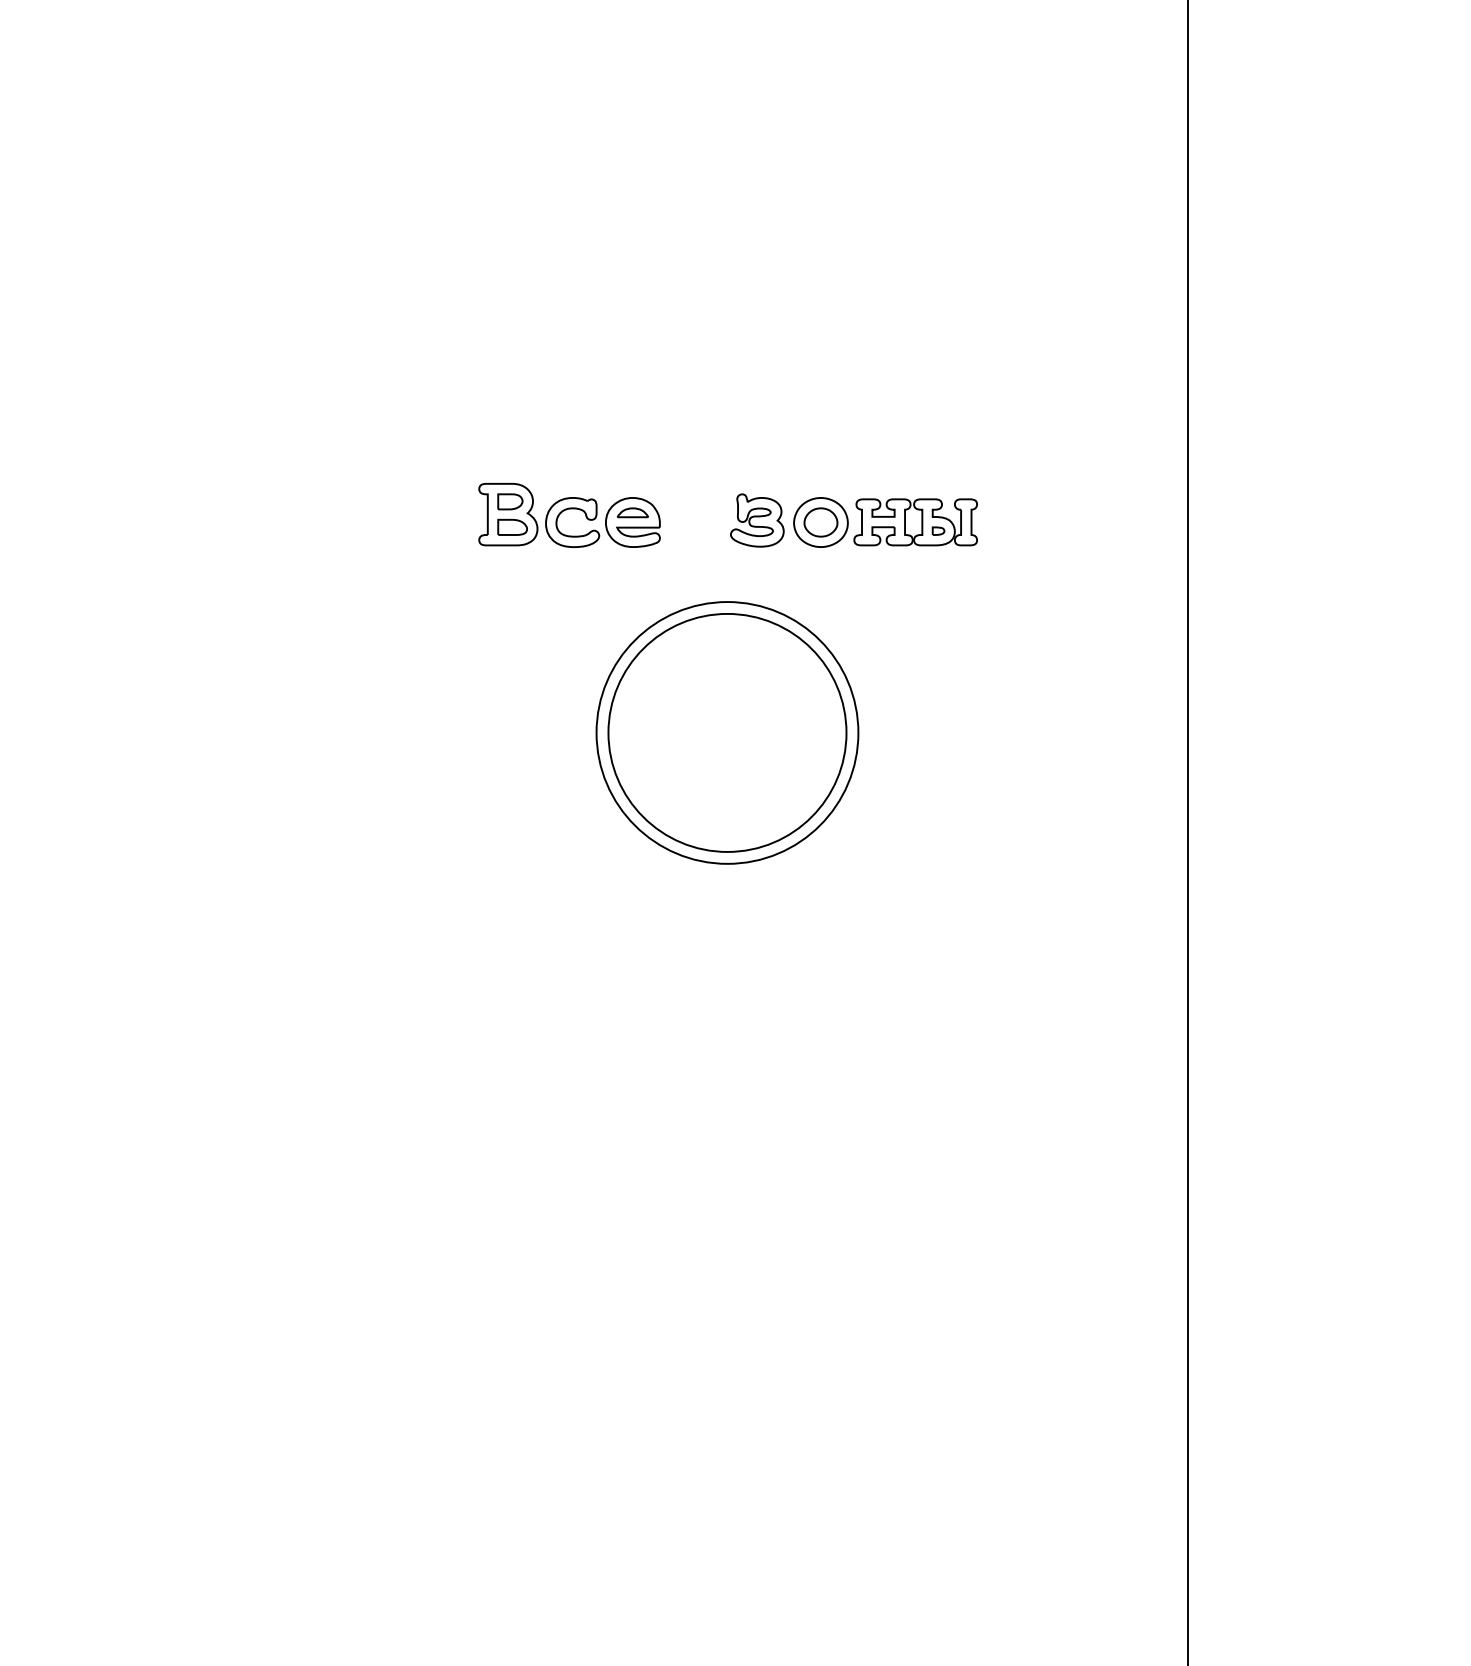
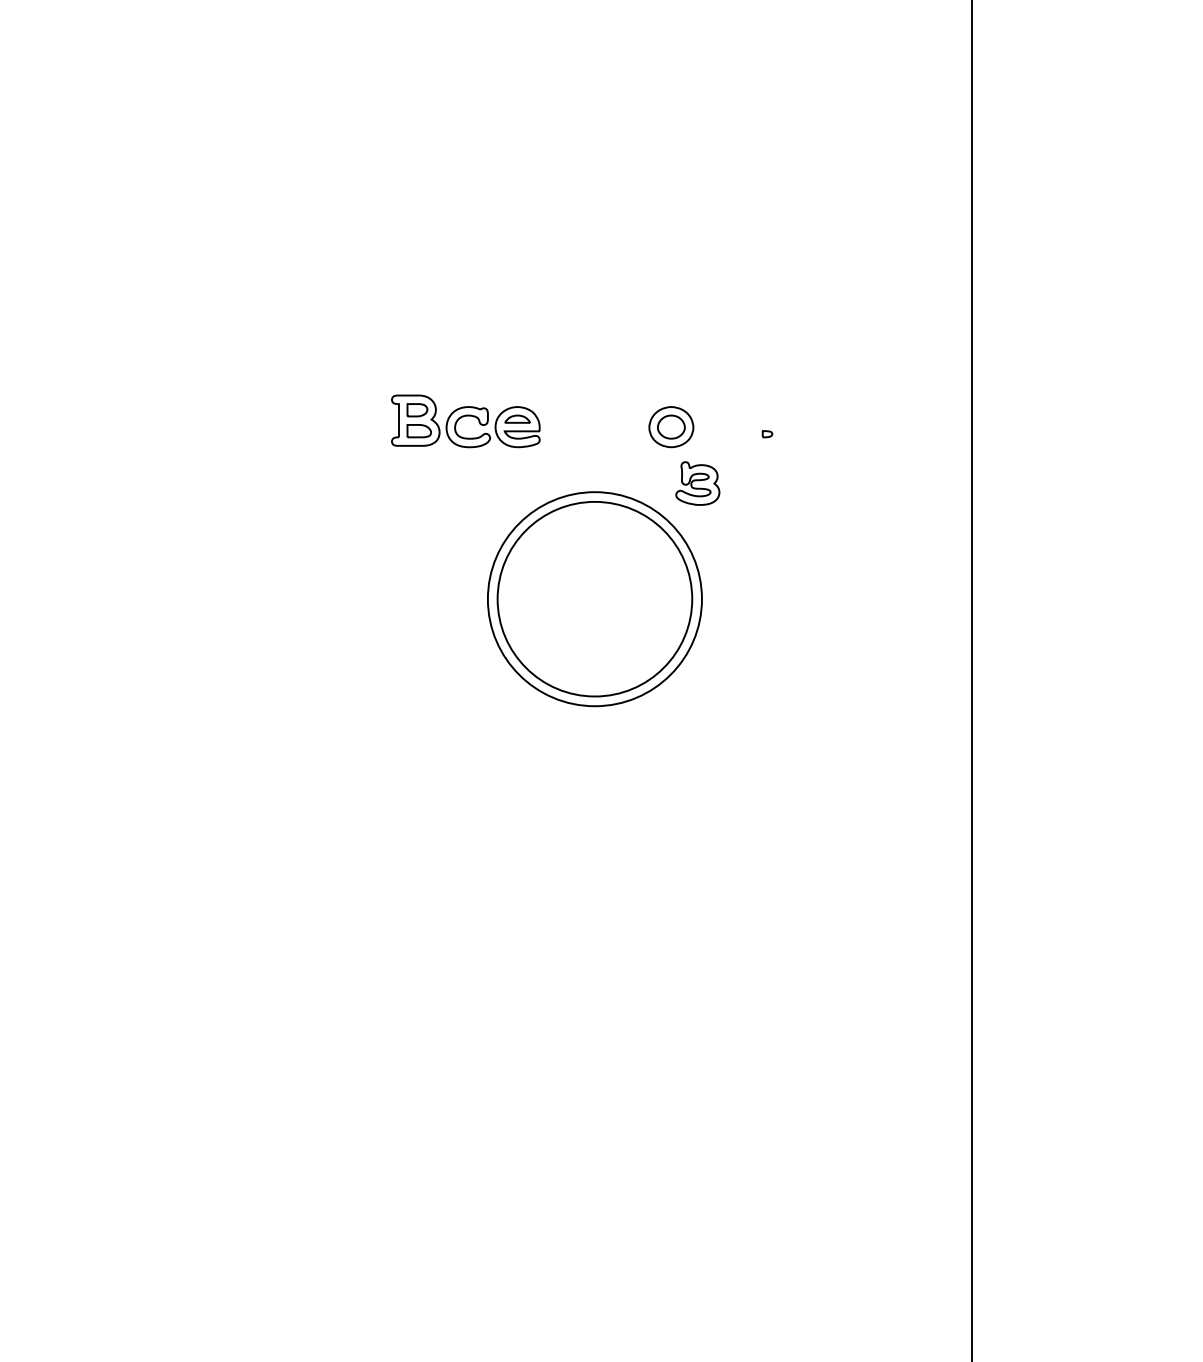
part: (757, 520) -> (697, 483), moved
part: (915, 522) -> (748, 427), removed

